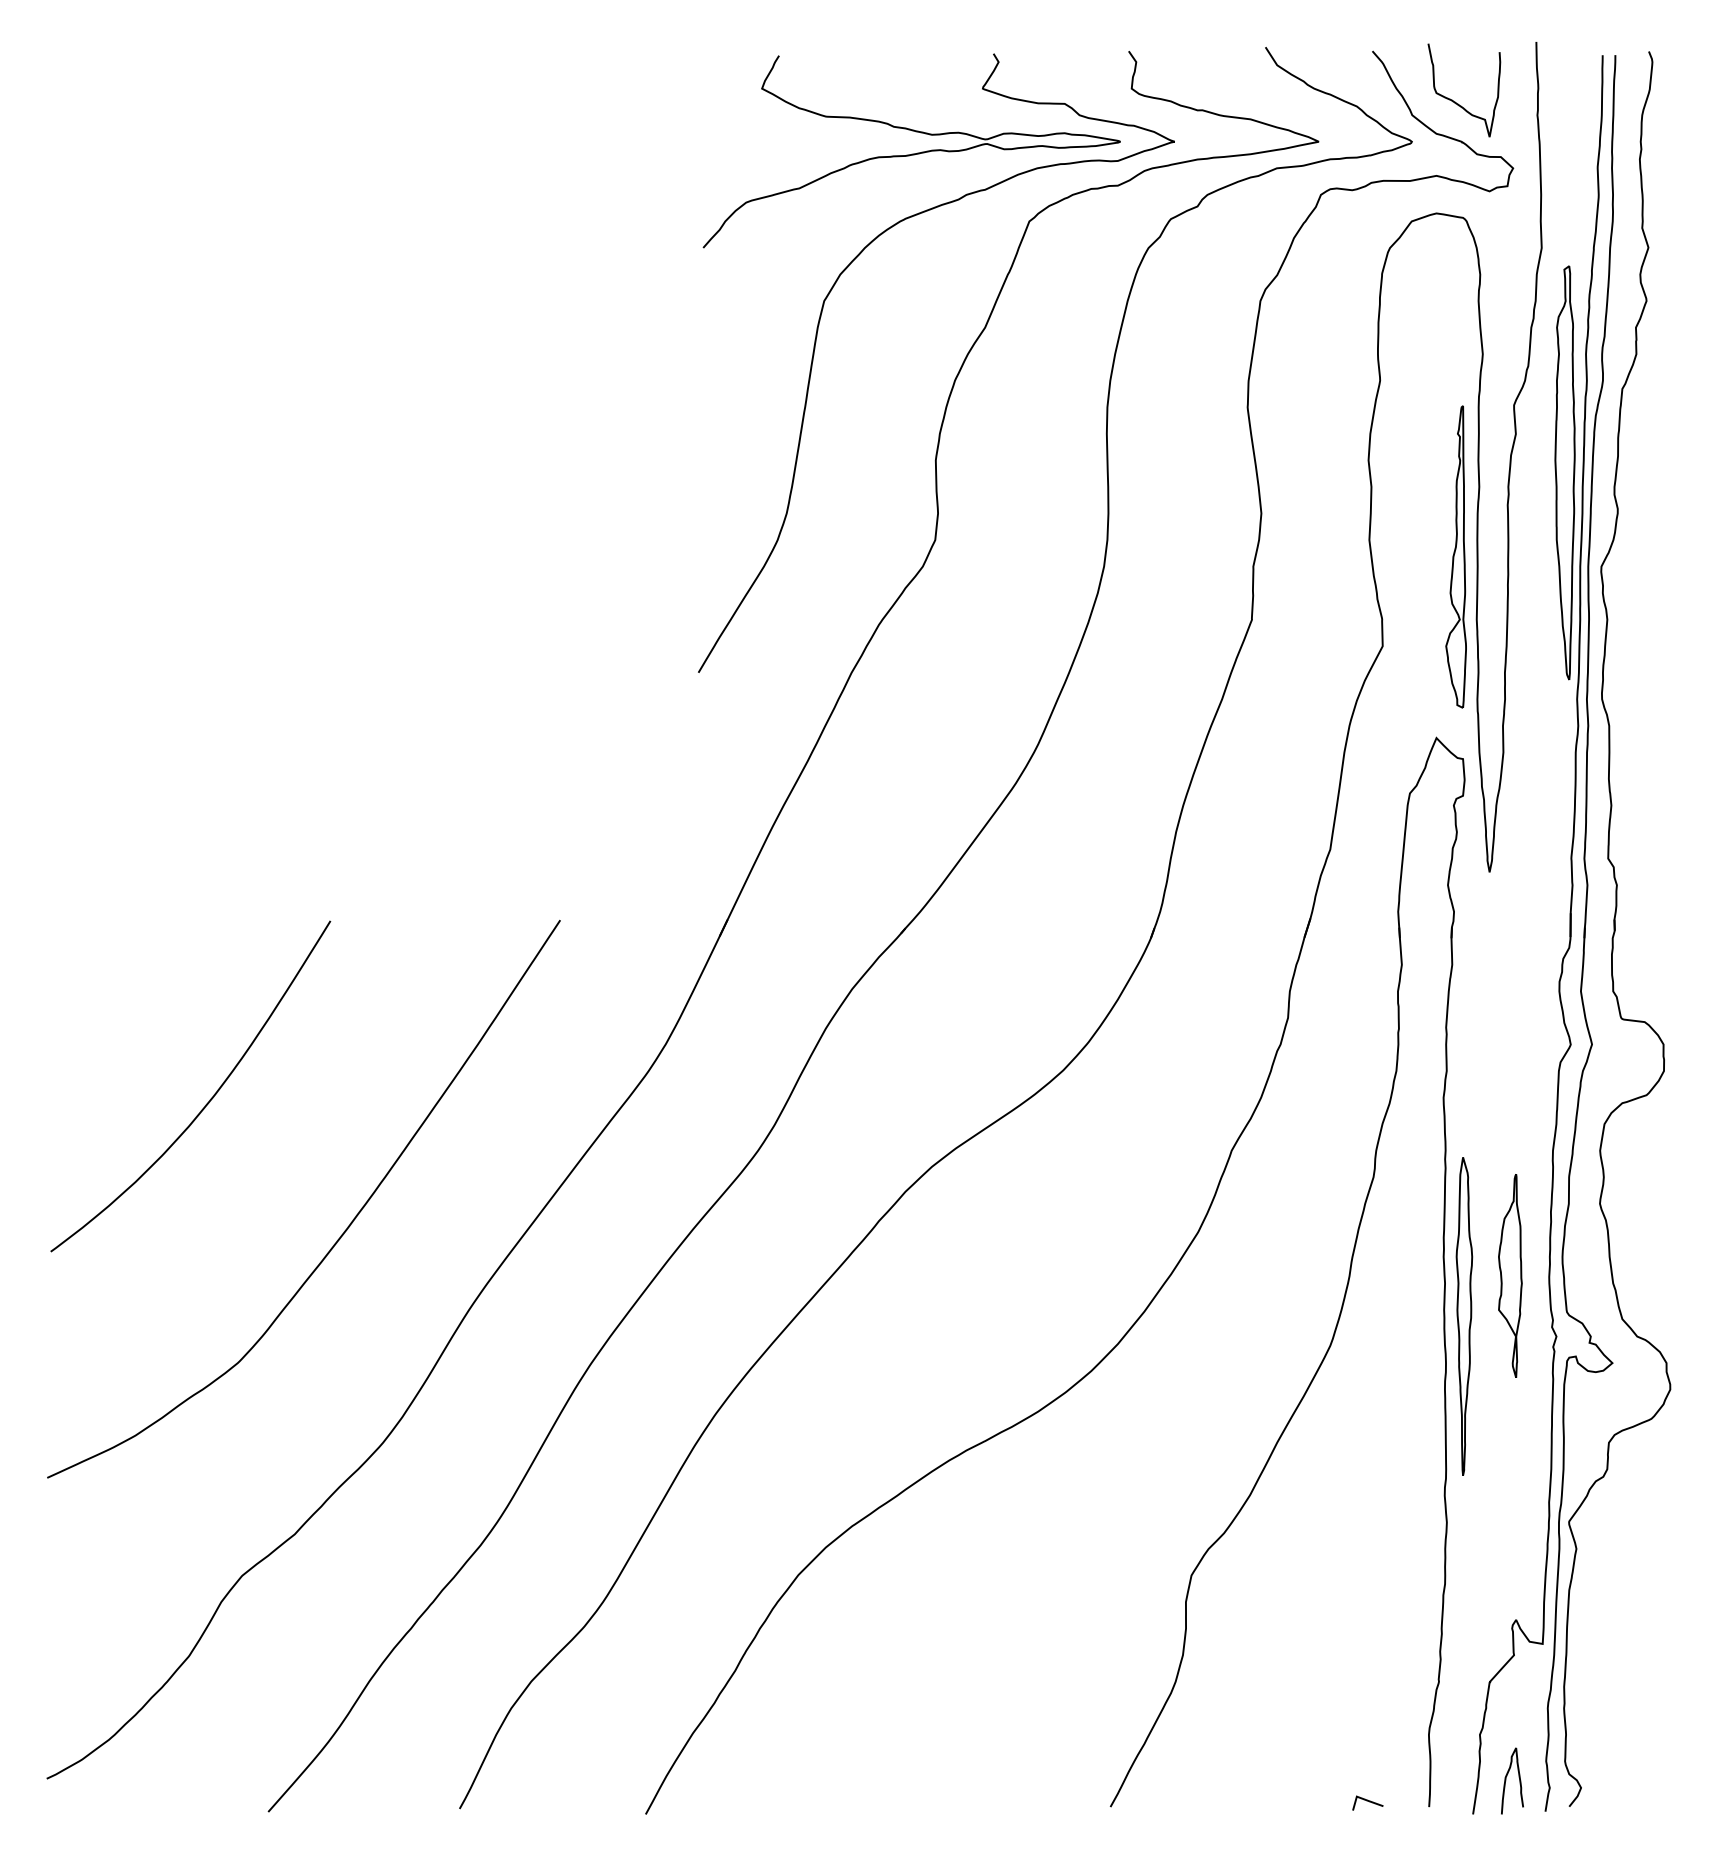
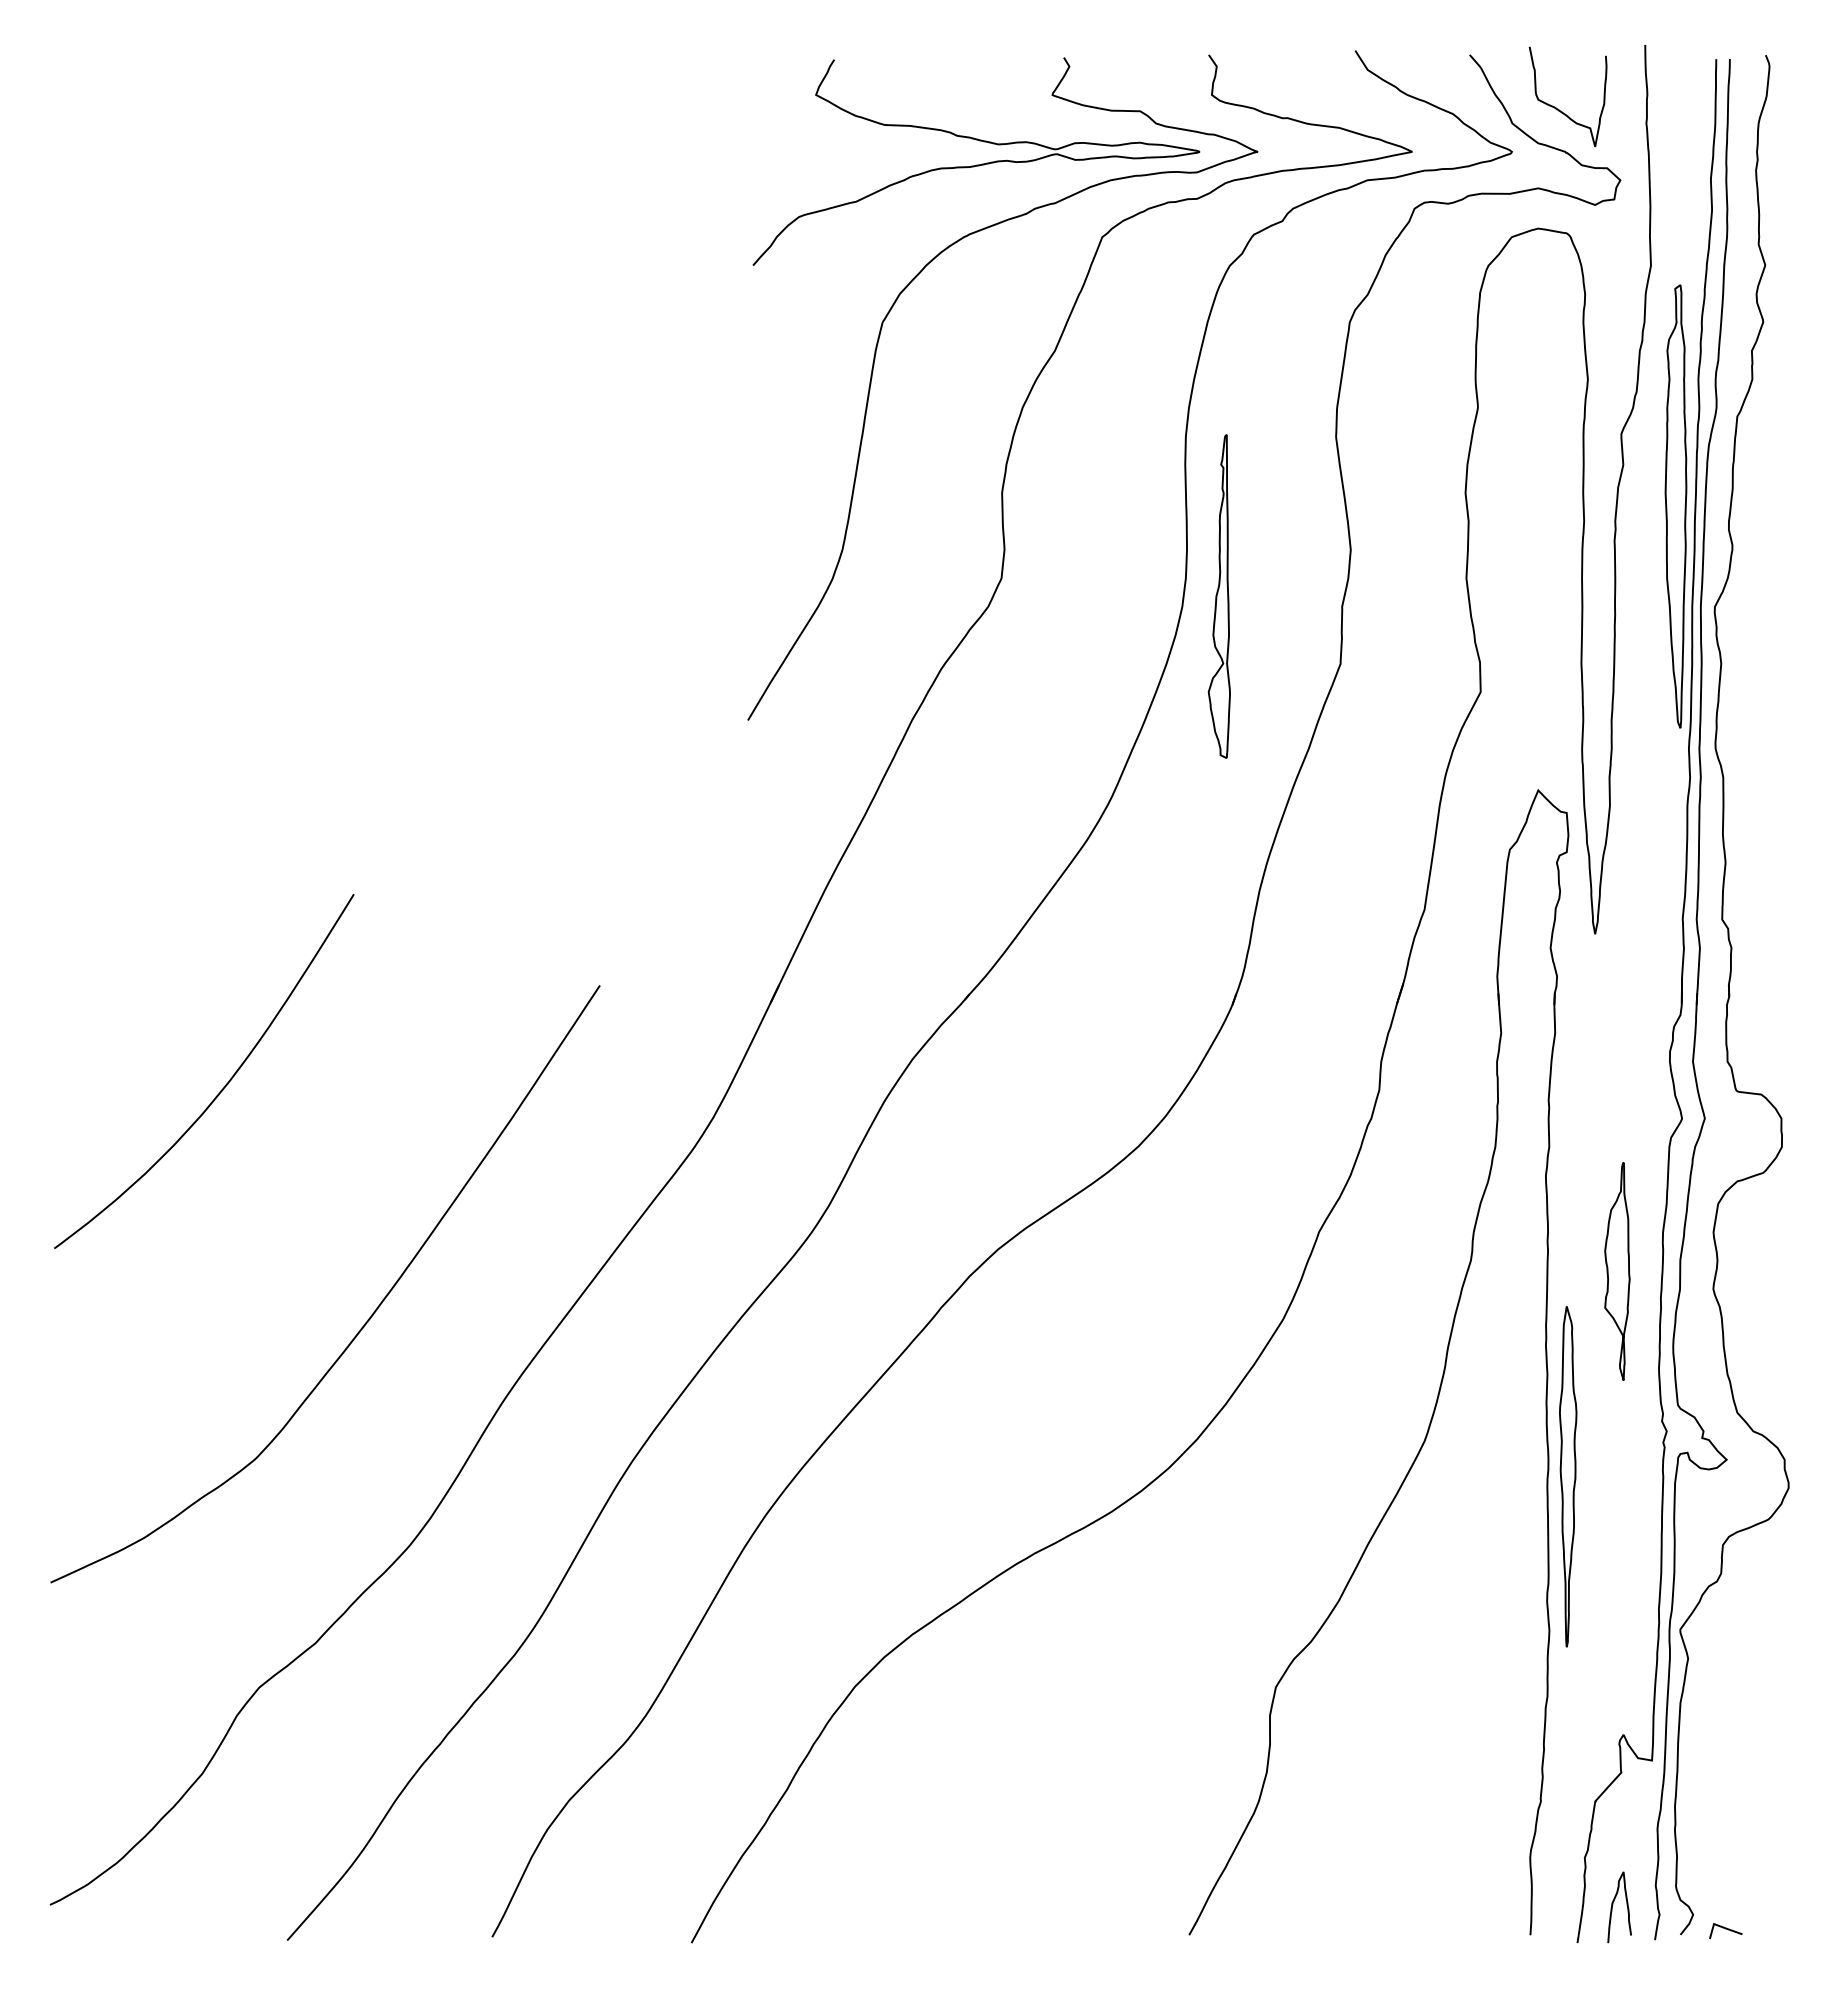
part: (1455, 556) -> (1218, 596), moved
curve: (209, 1099) -> (224, 1085), moved
part: (1510, 1276) -> (1617, 1271), moved
part: (1464, 1316) -> (1568, 1476), moved
line: (1367, 1801) -> (1725, 1929), moved

